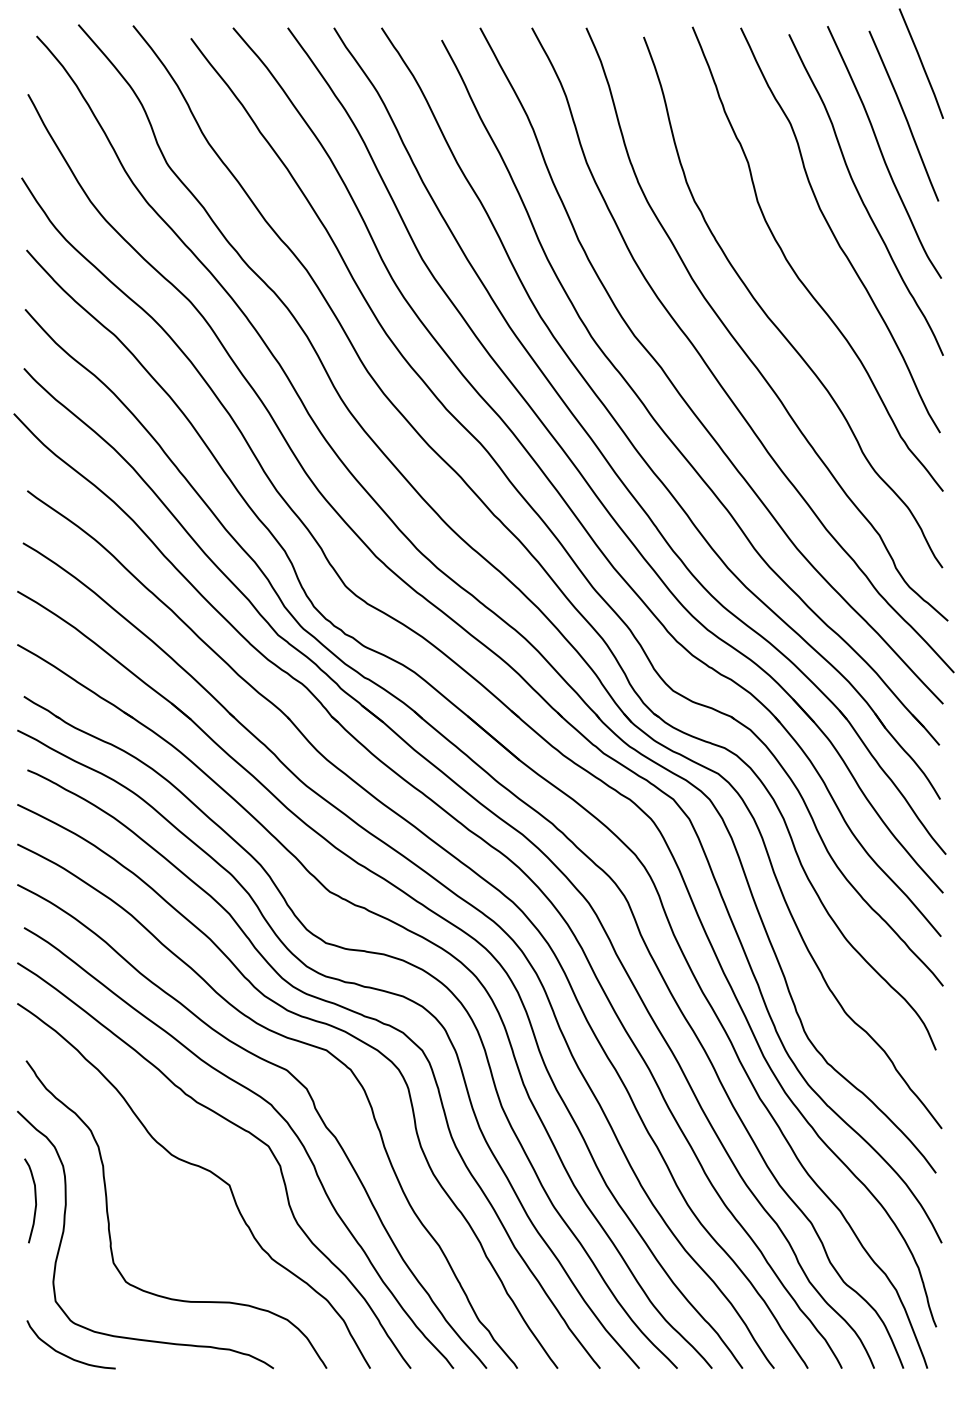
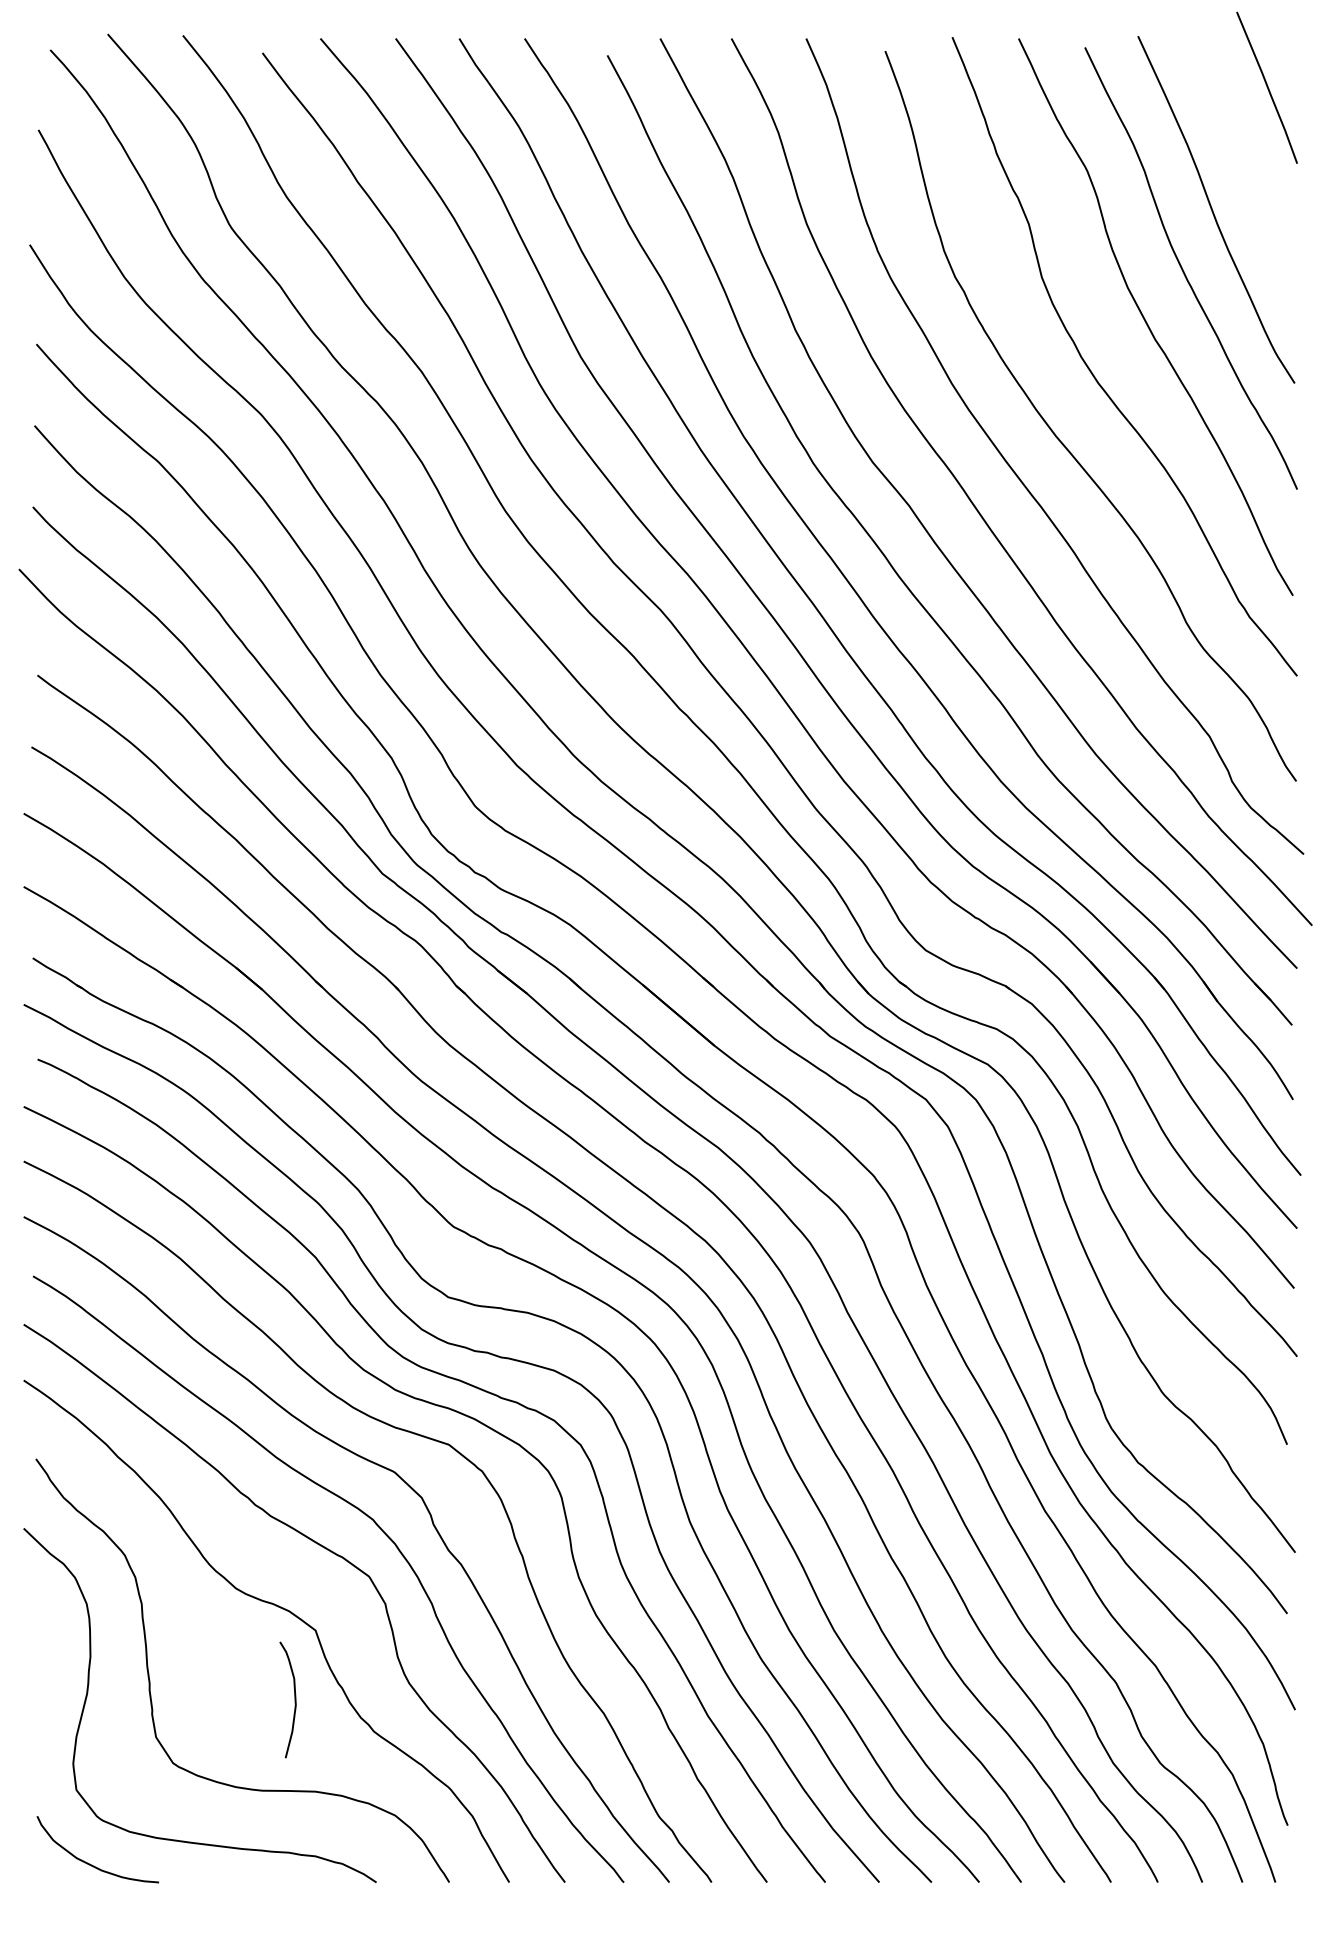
curve: (903, 114) -> (1242, 157), removed
curve: (34, 1198) -> (293, 1696), moved

